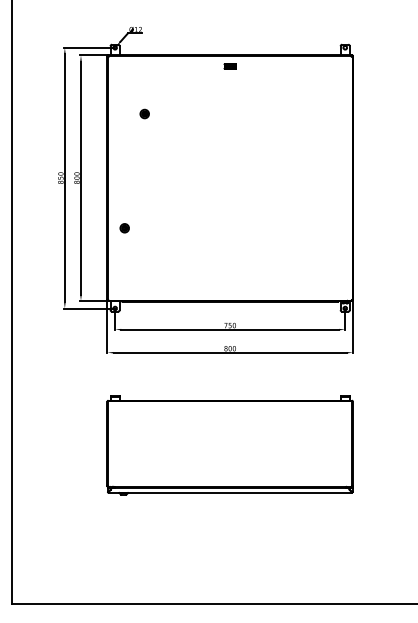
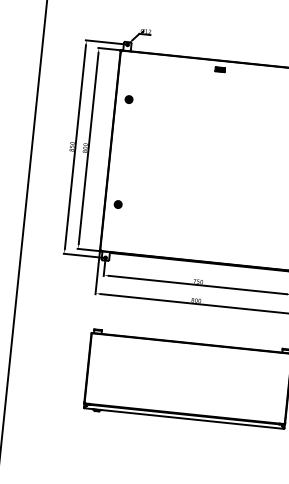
part: (144, 113) -> (128, 99), moved
part: (124, 228) -> (117, 204), moved

